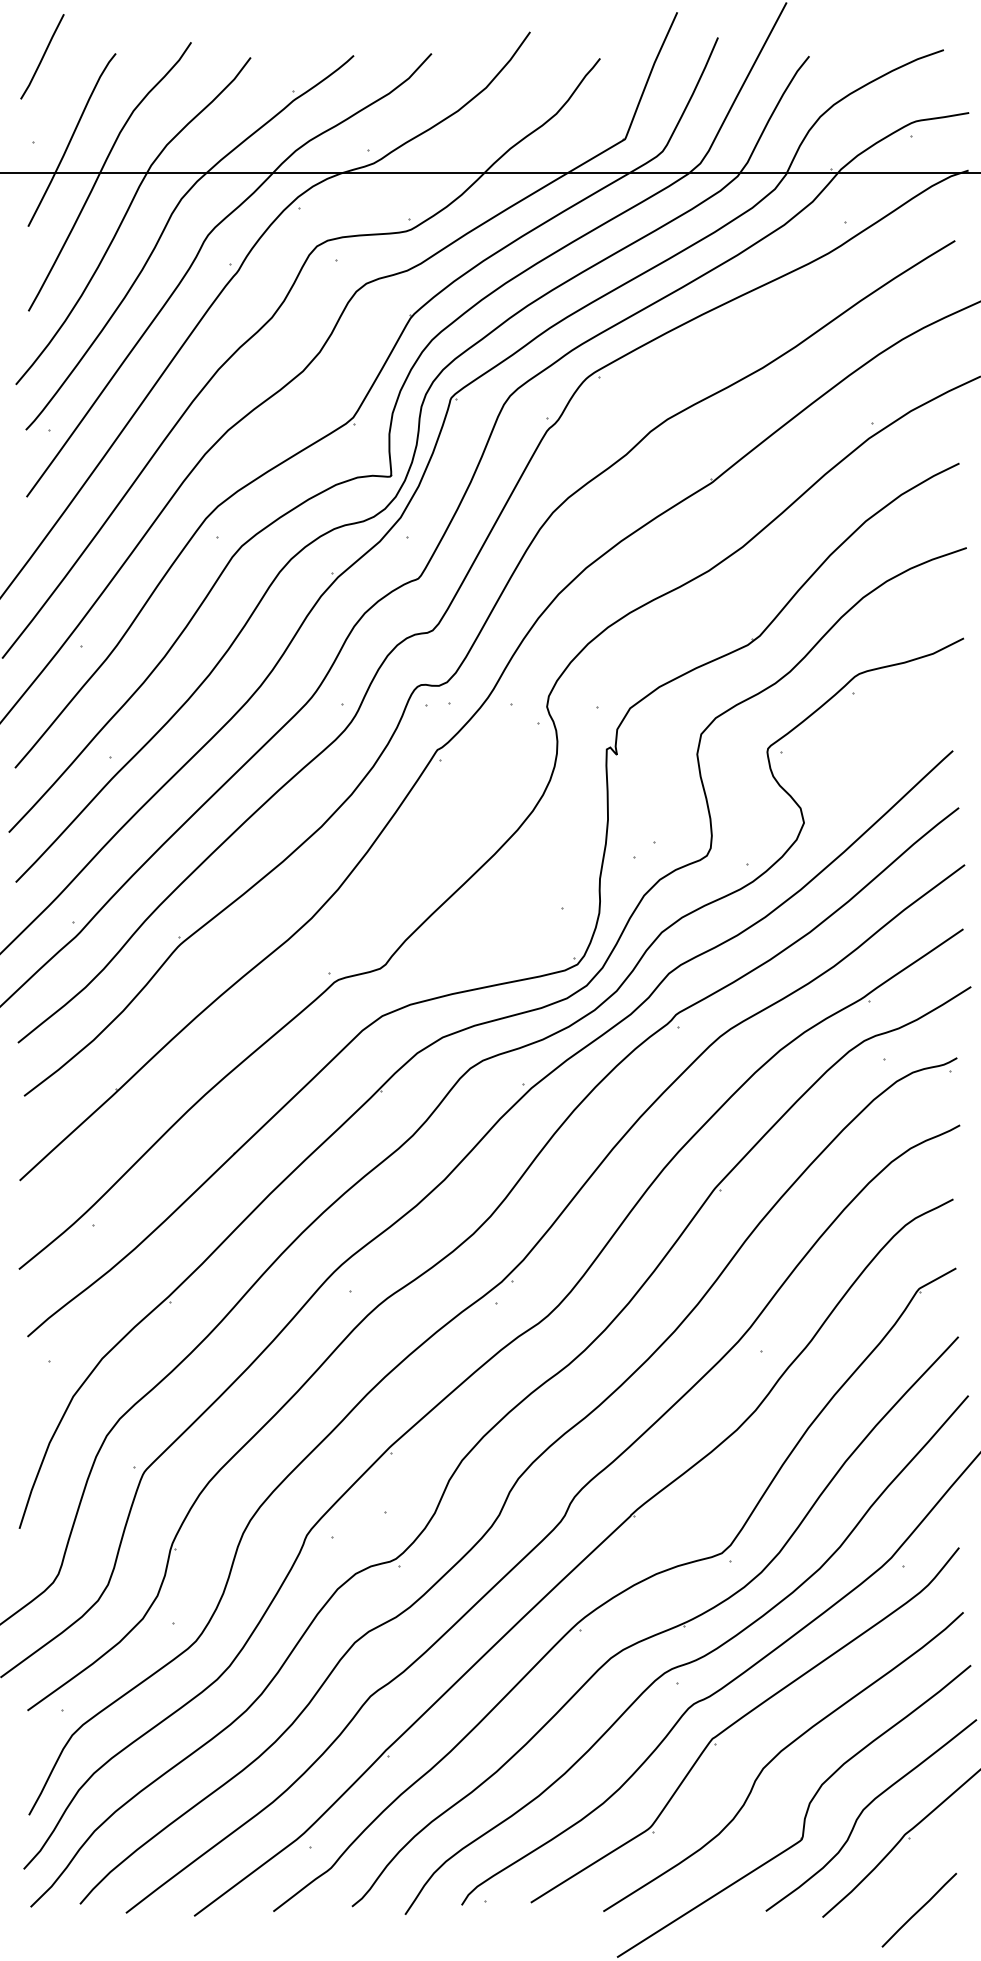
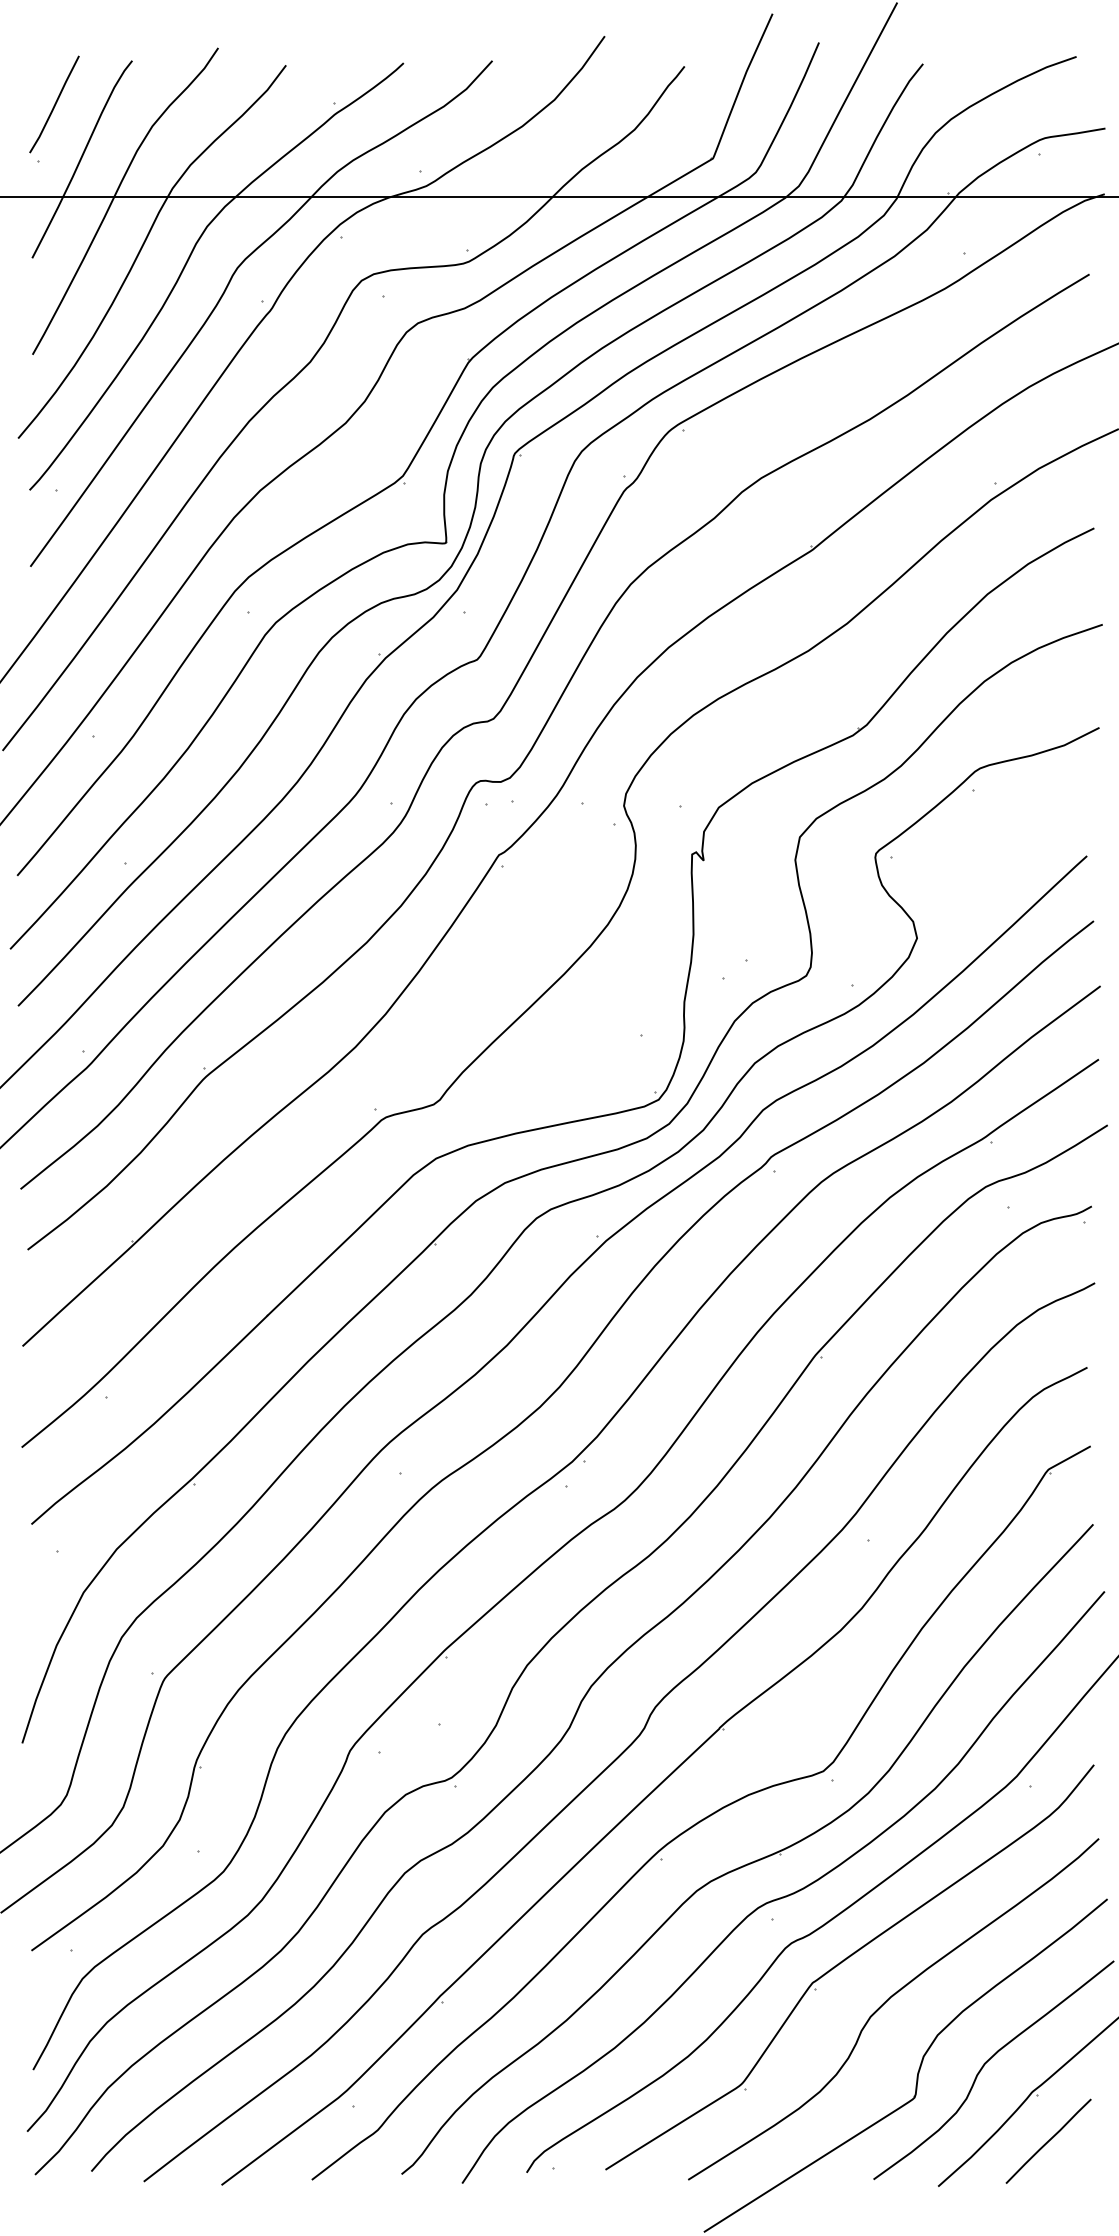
line: (42, 56) -> (54, 104), moved
line: (919, 1909) -> (1048, 2140), moved

